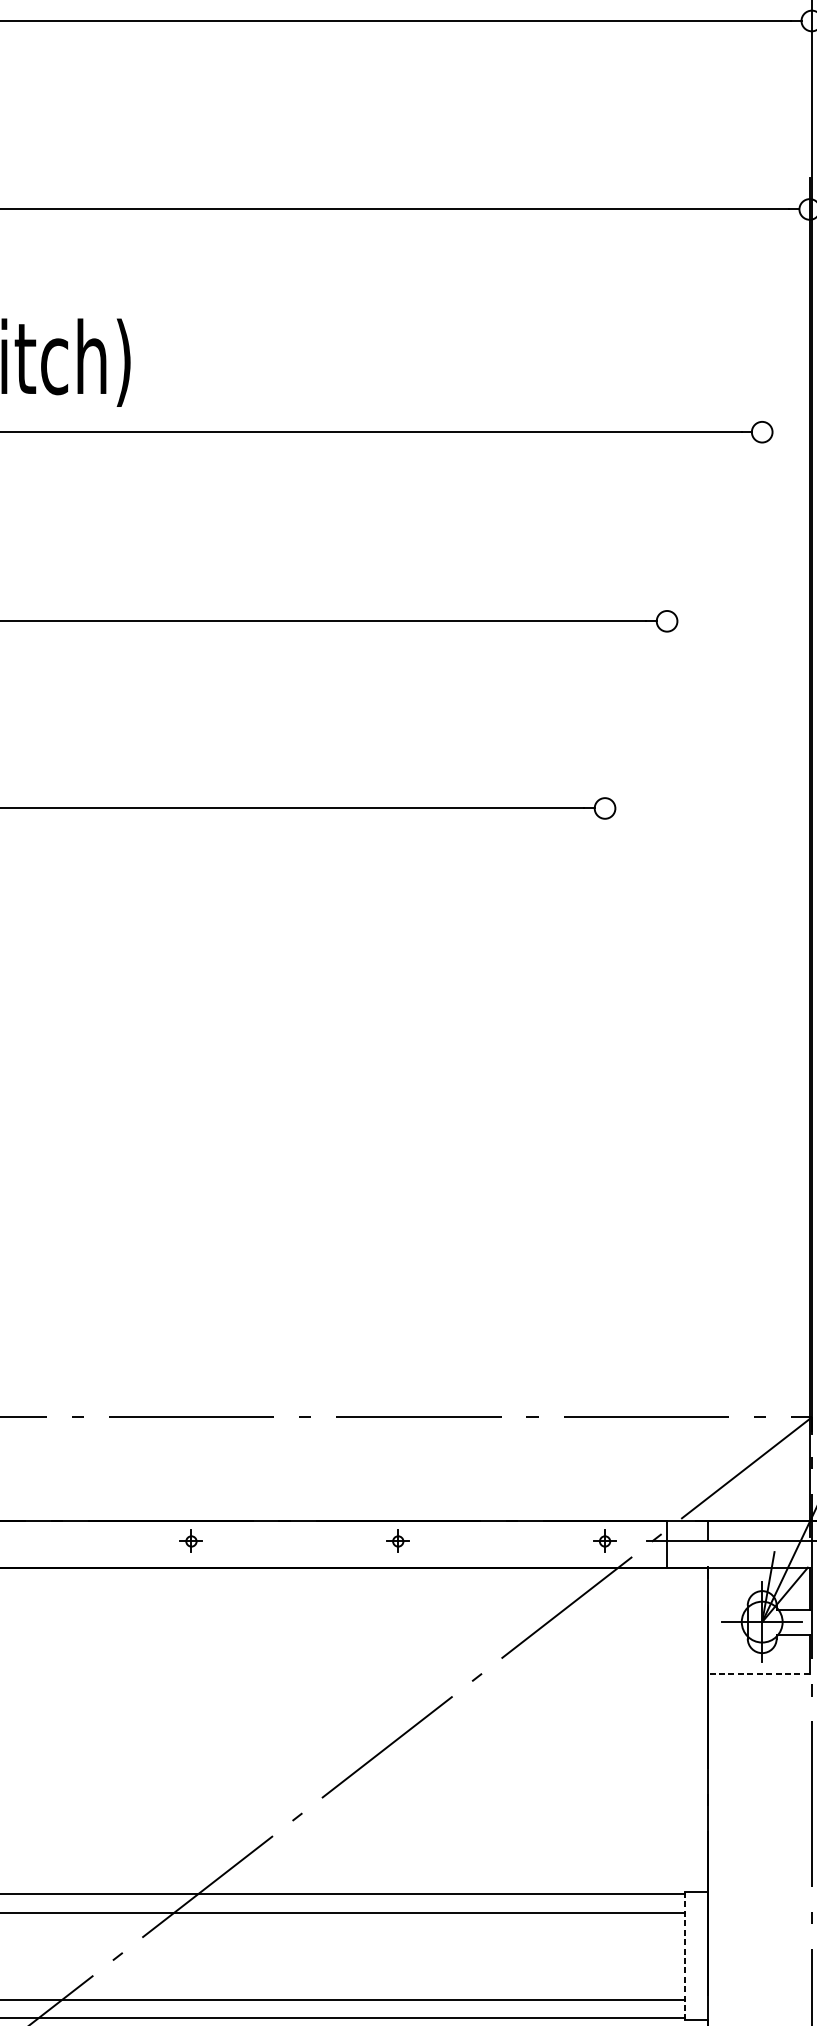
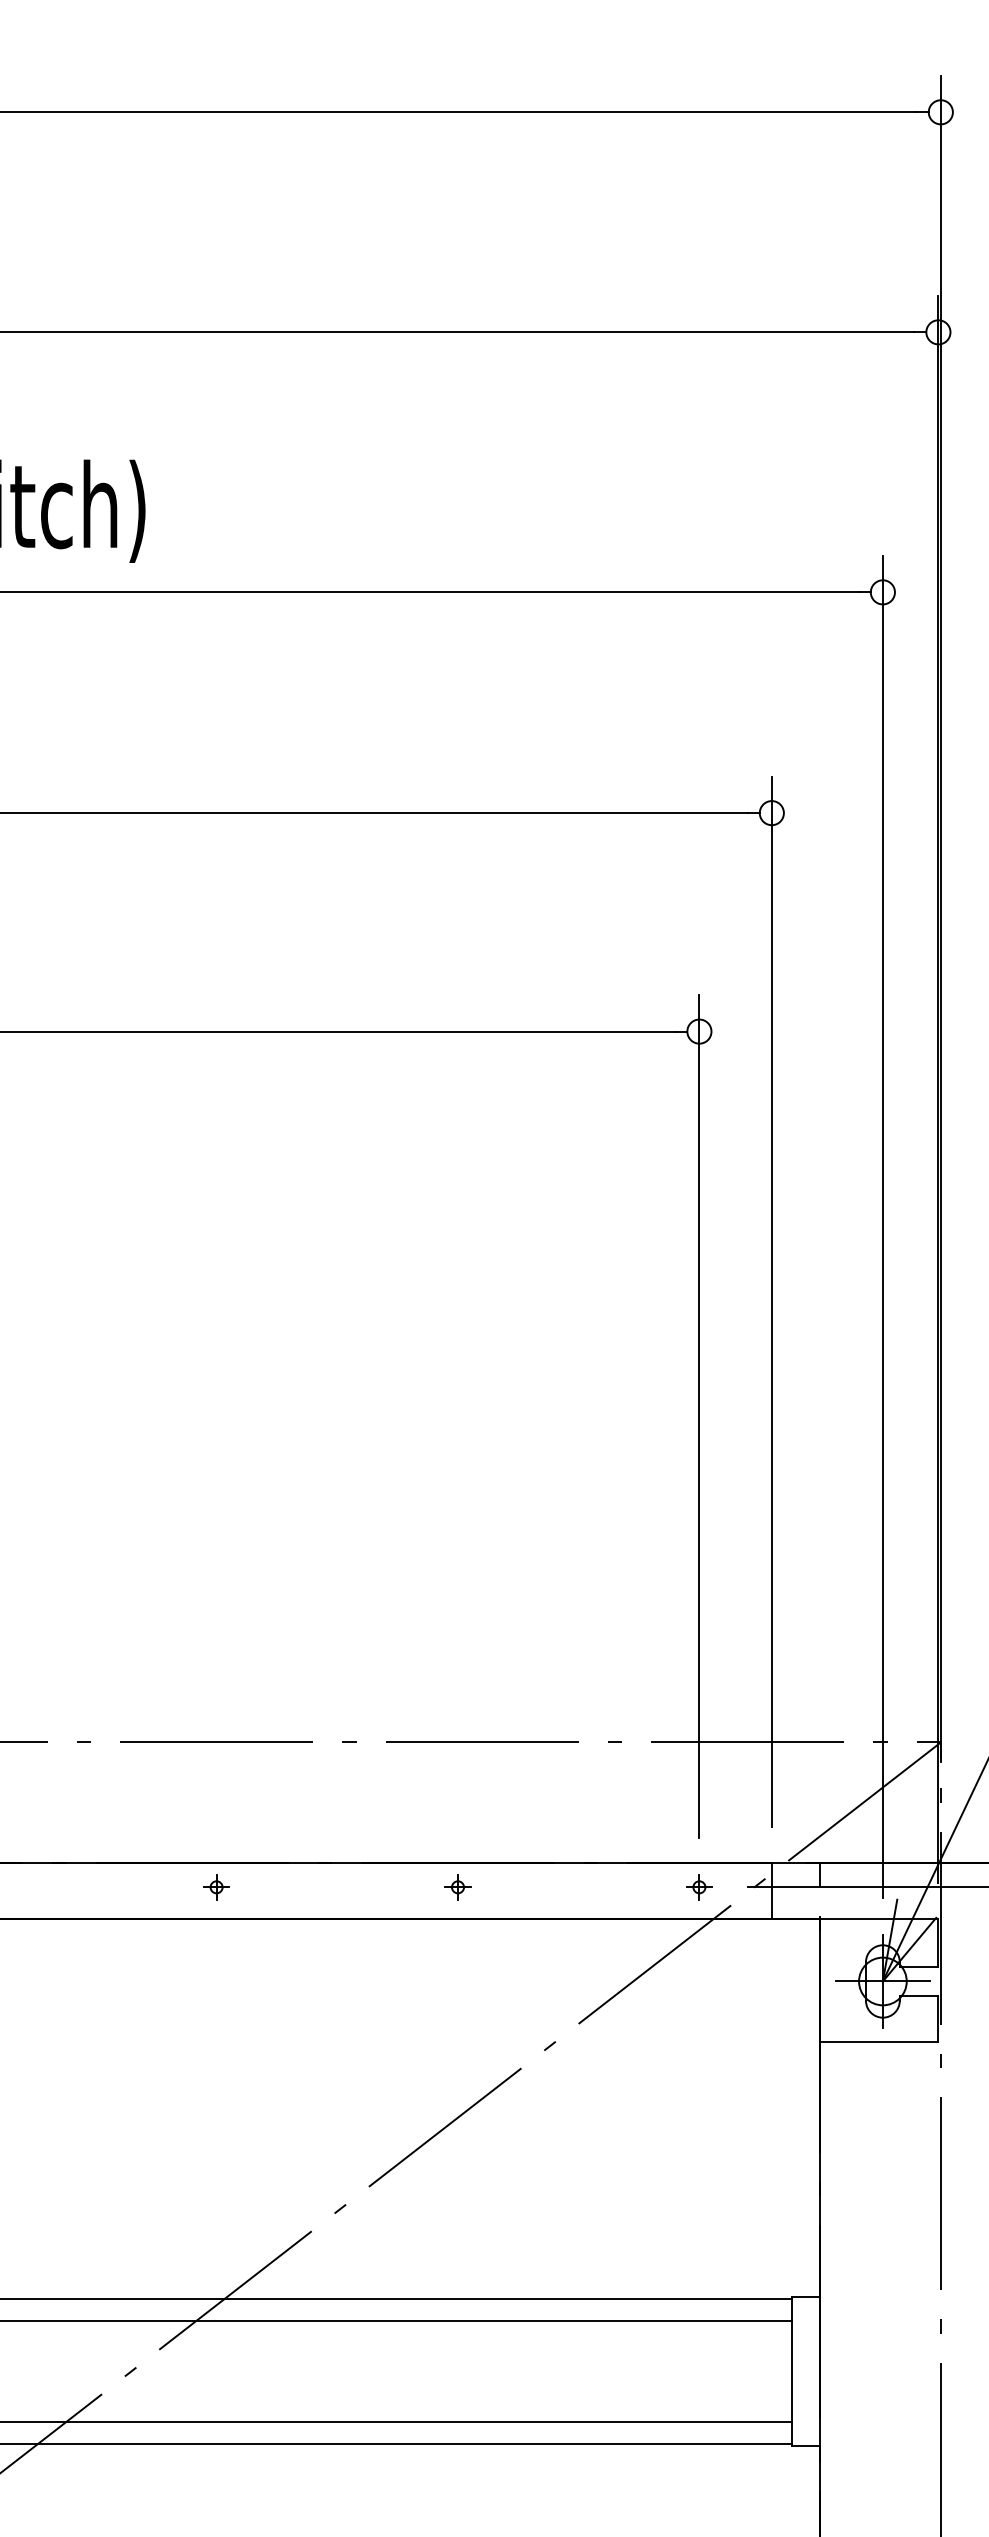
line: (761, 975) -> (882, 1226), added
line: (666, 1039) -> (771, 1301), added
line: (605, 1138) -> (699, 1416), added
line: (758, 1673) -> (878, 2041), dashed -> solid
line: (684, 1956) -> (792, 2371), dashed -> solid

